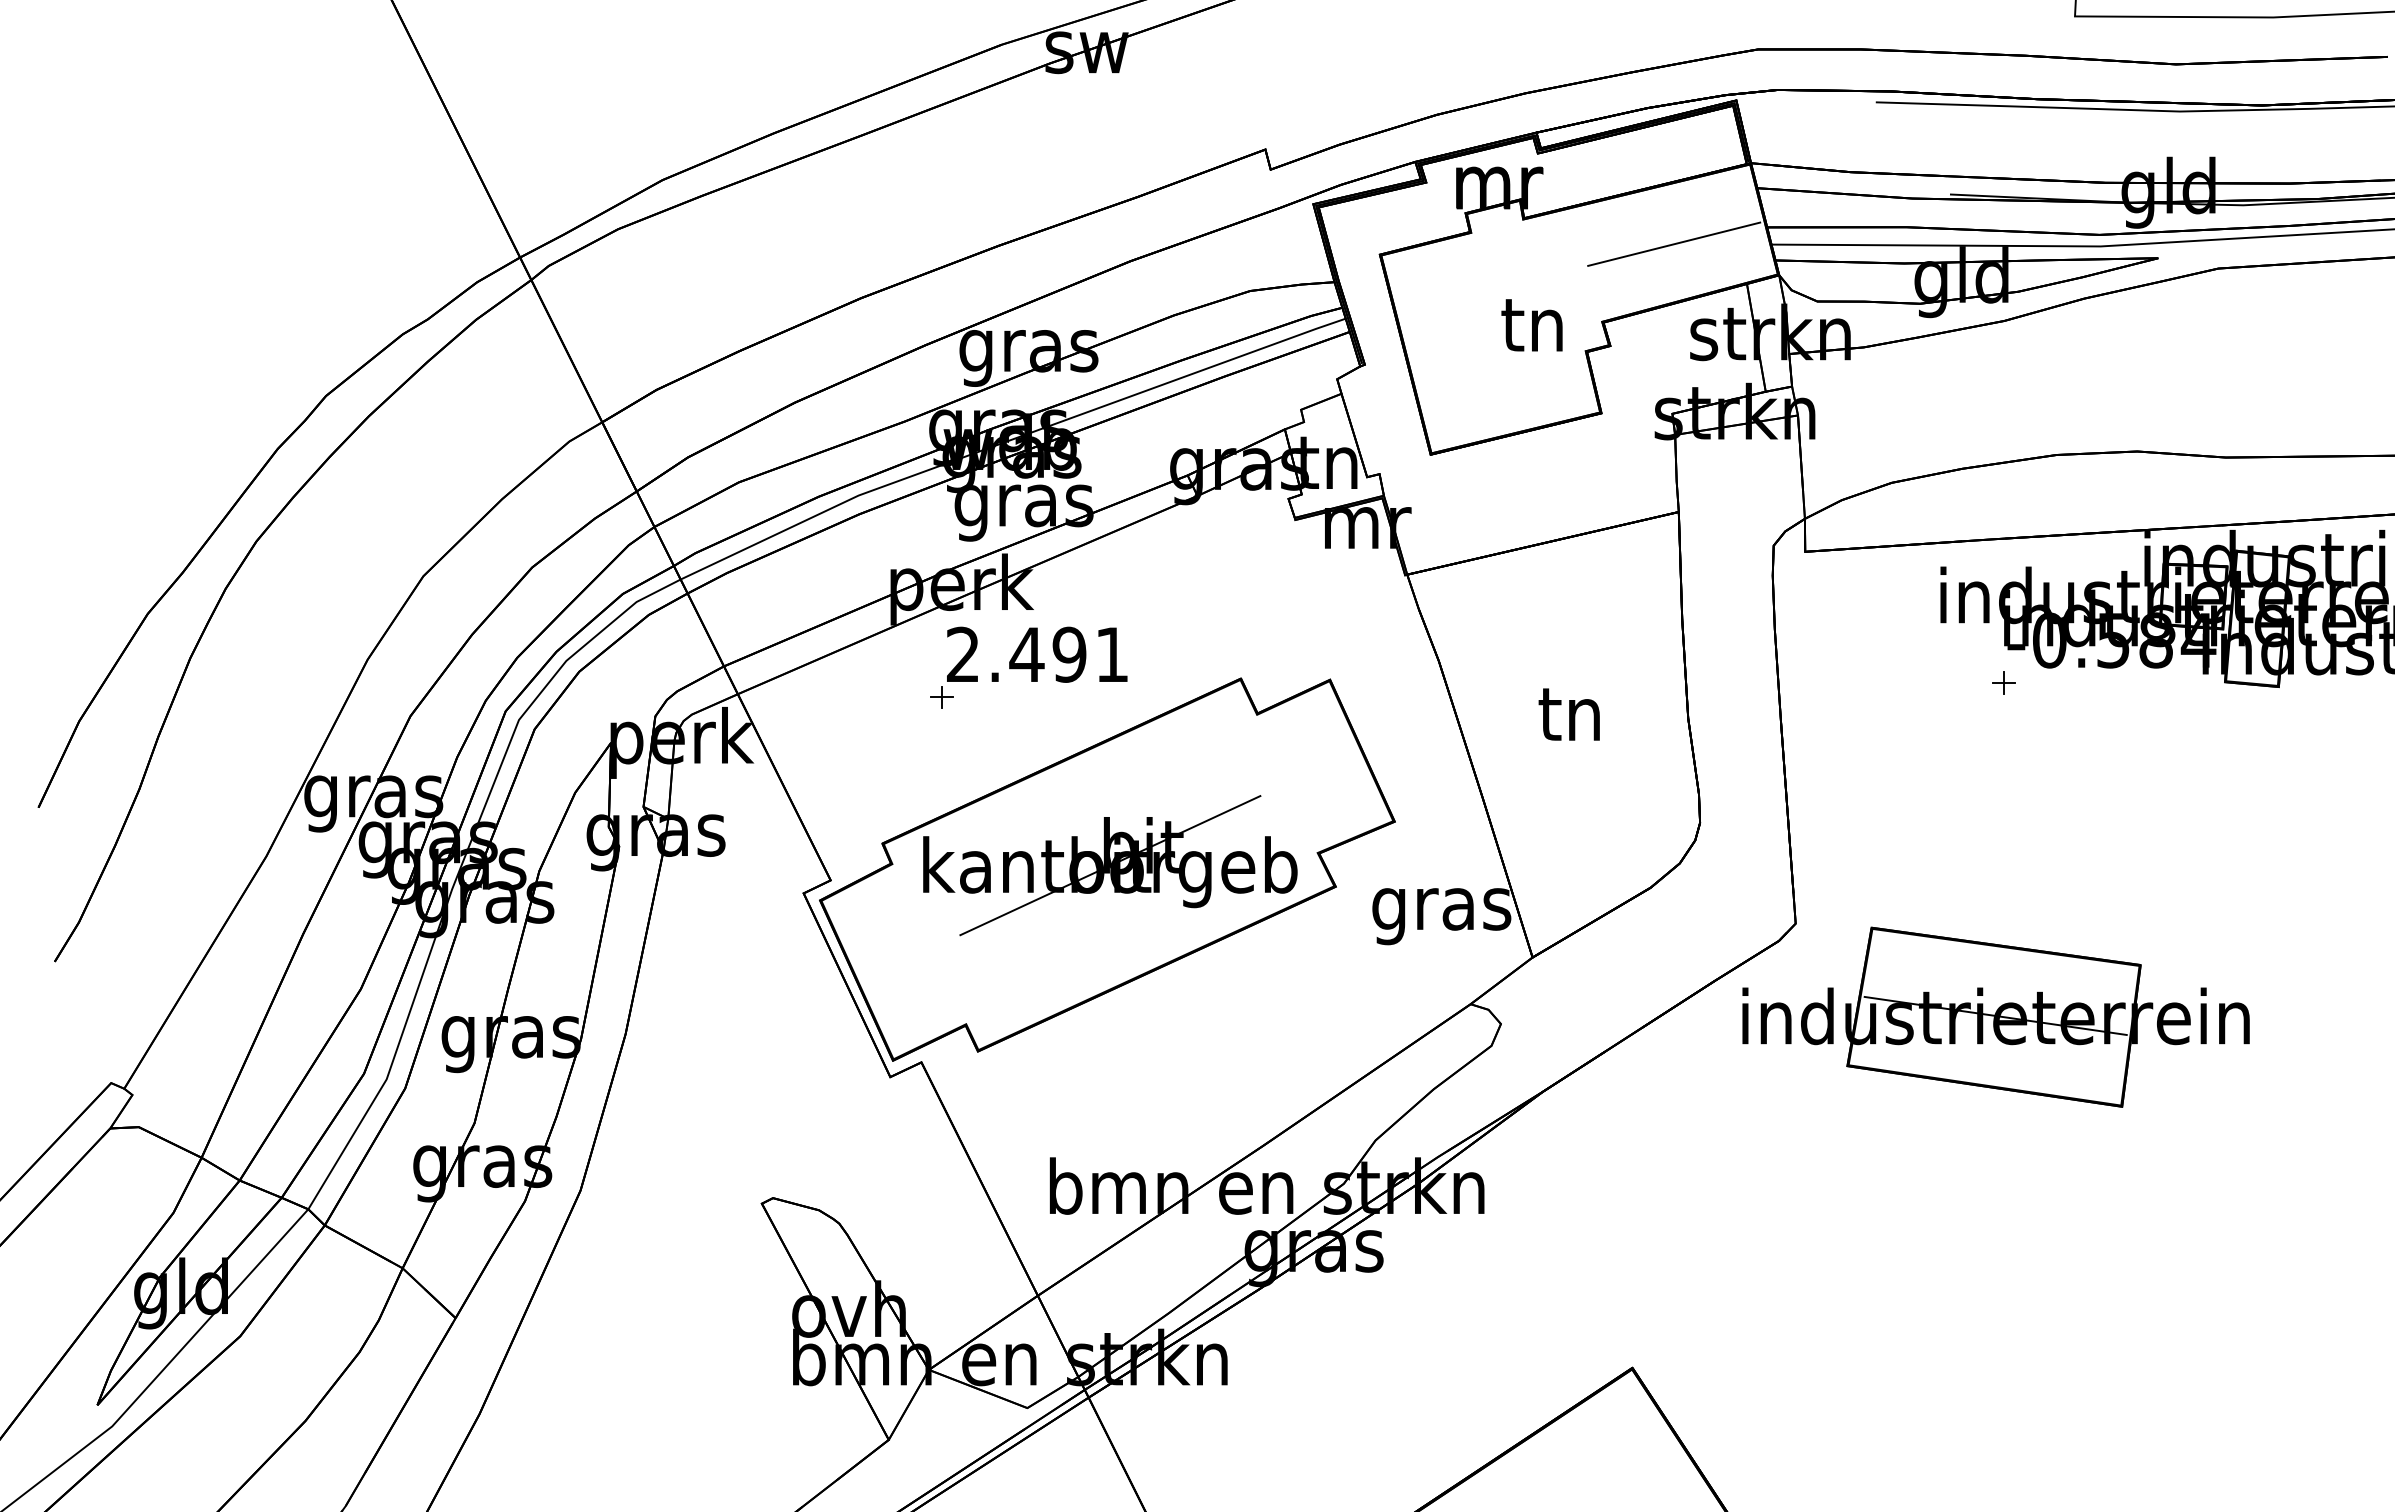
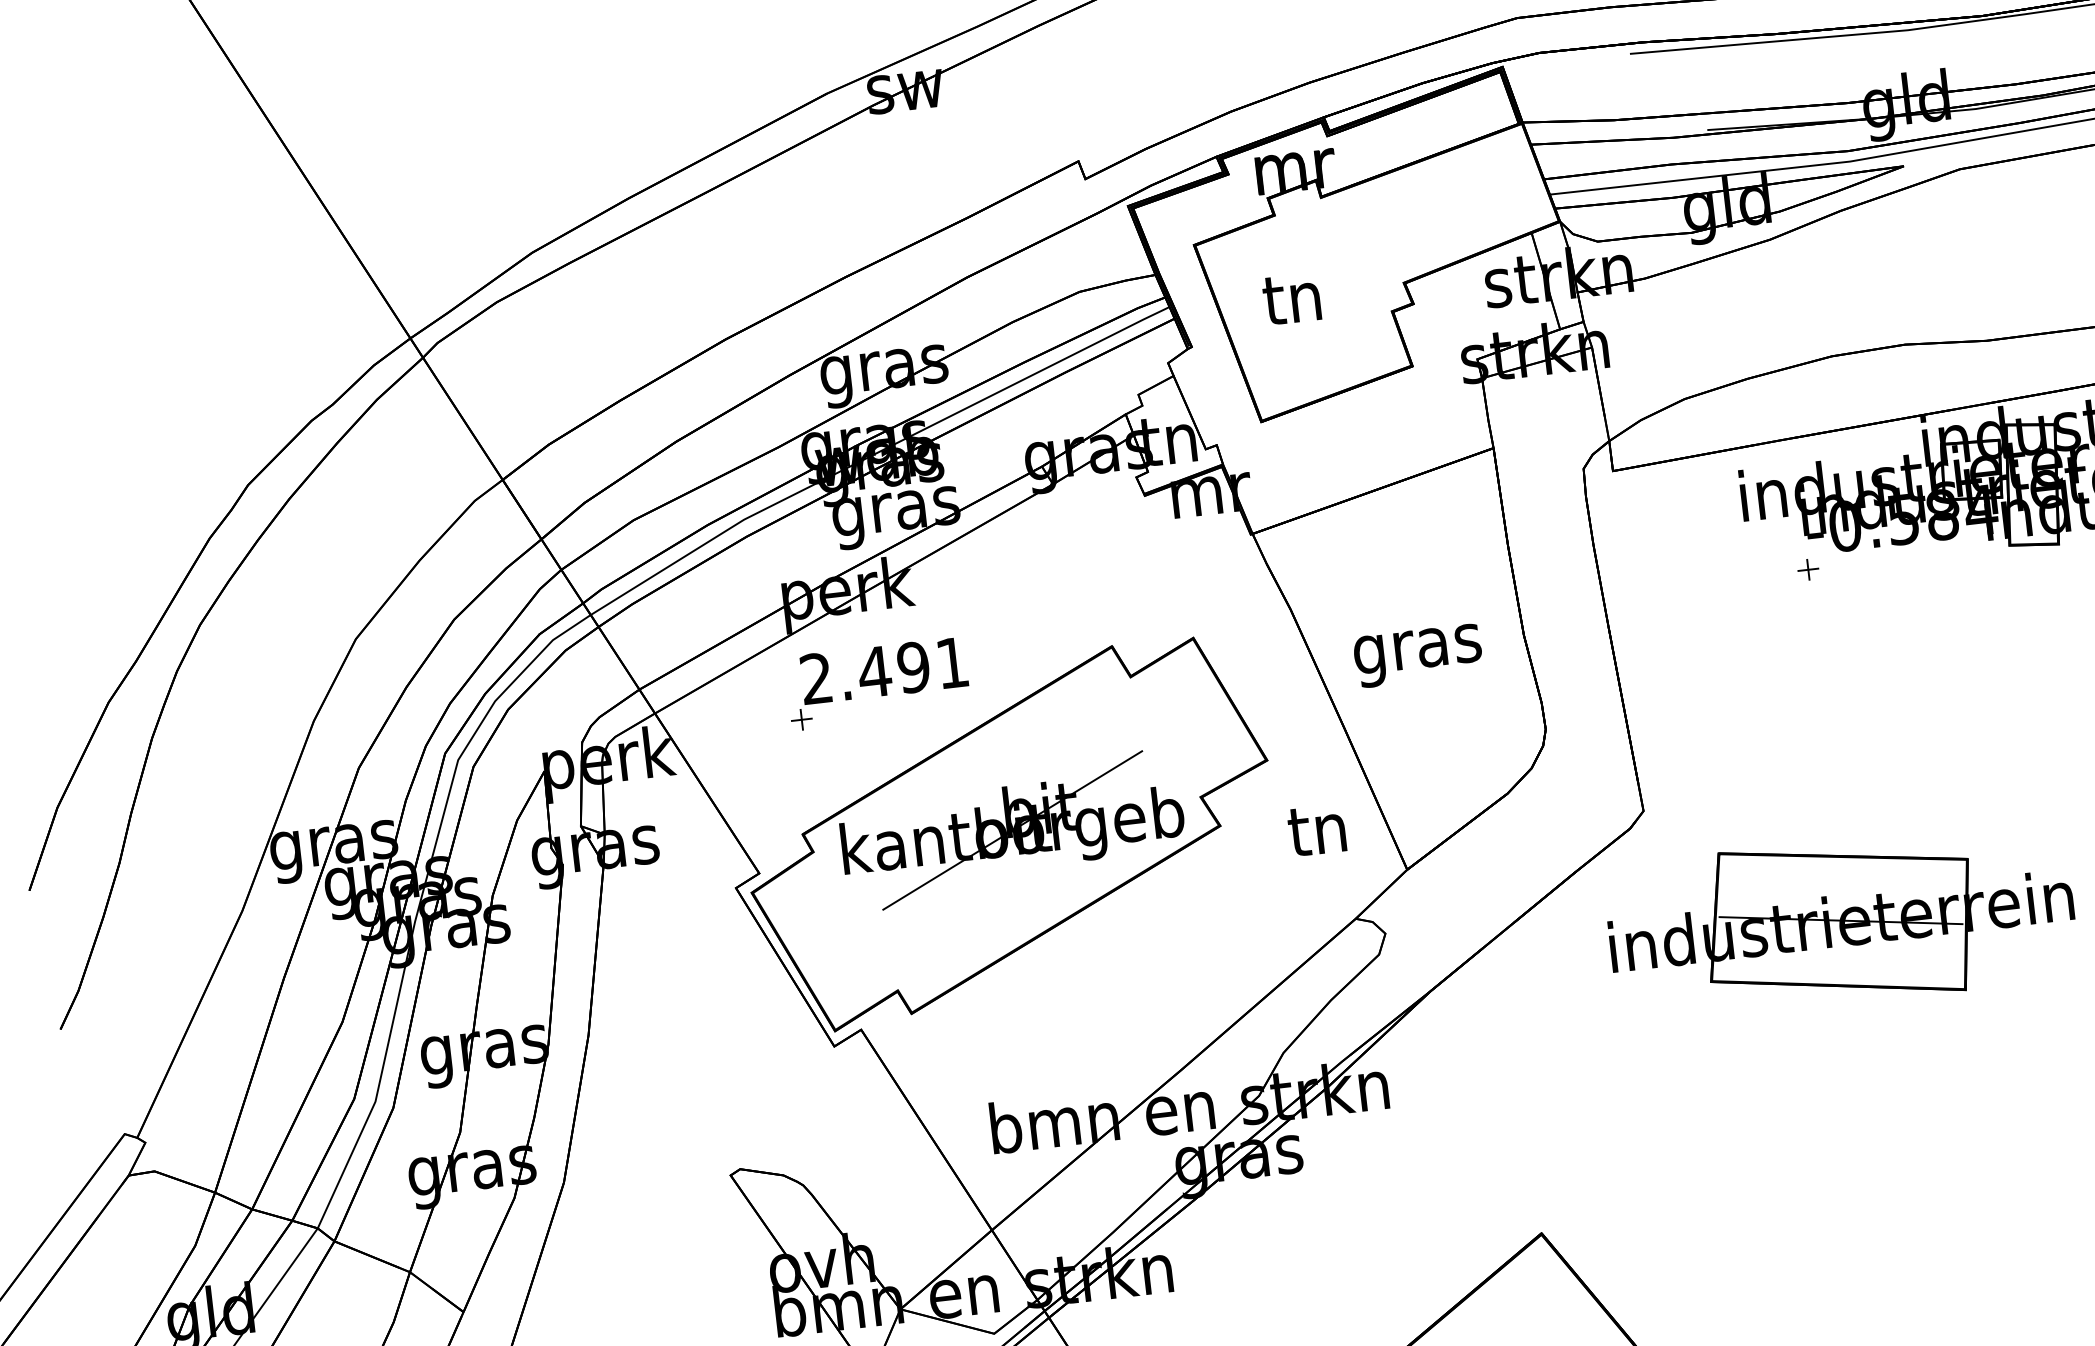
line: (1674, 243) -> (1461, 203), removed
text: (1531, 325) -> (1291, 299), moved
part: (1028, 667) -> (877, 683), moved
text: (1571, 722) -> (1417, 651), tn -> gras
text: (1441, 911) -> (1319, 837), gras -> tn
part: (1995, 1016) -> (1840, 921), moved

